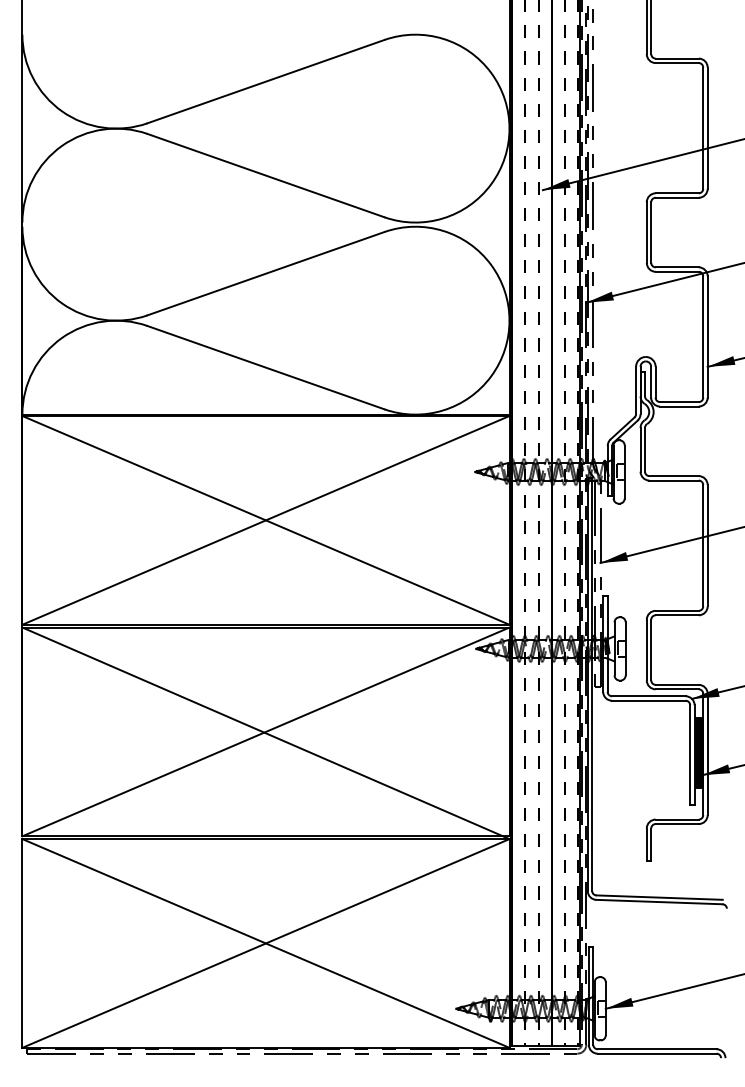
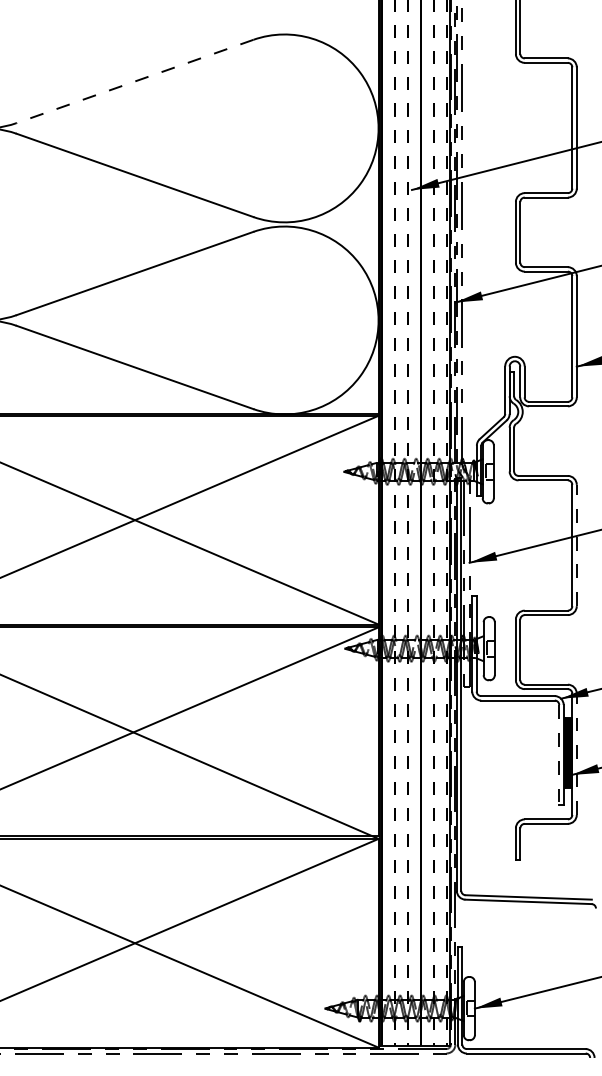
line: (265, 81) -> (134, 81), solid -> dashed
line: (707, 545) -> (576, 545), solid -> dashed
line: (707, 754) -> (576, 754), solid -> dashed
line: (690, 755) -> (559, 755), solid -> dashed

